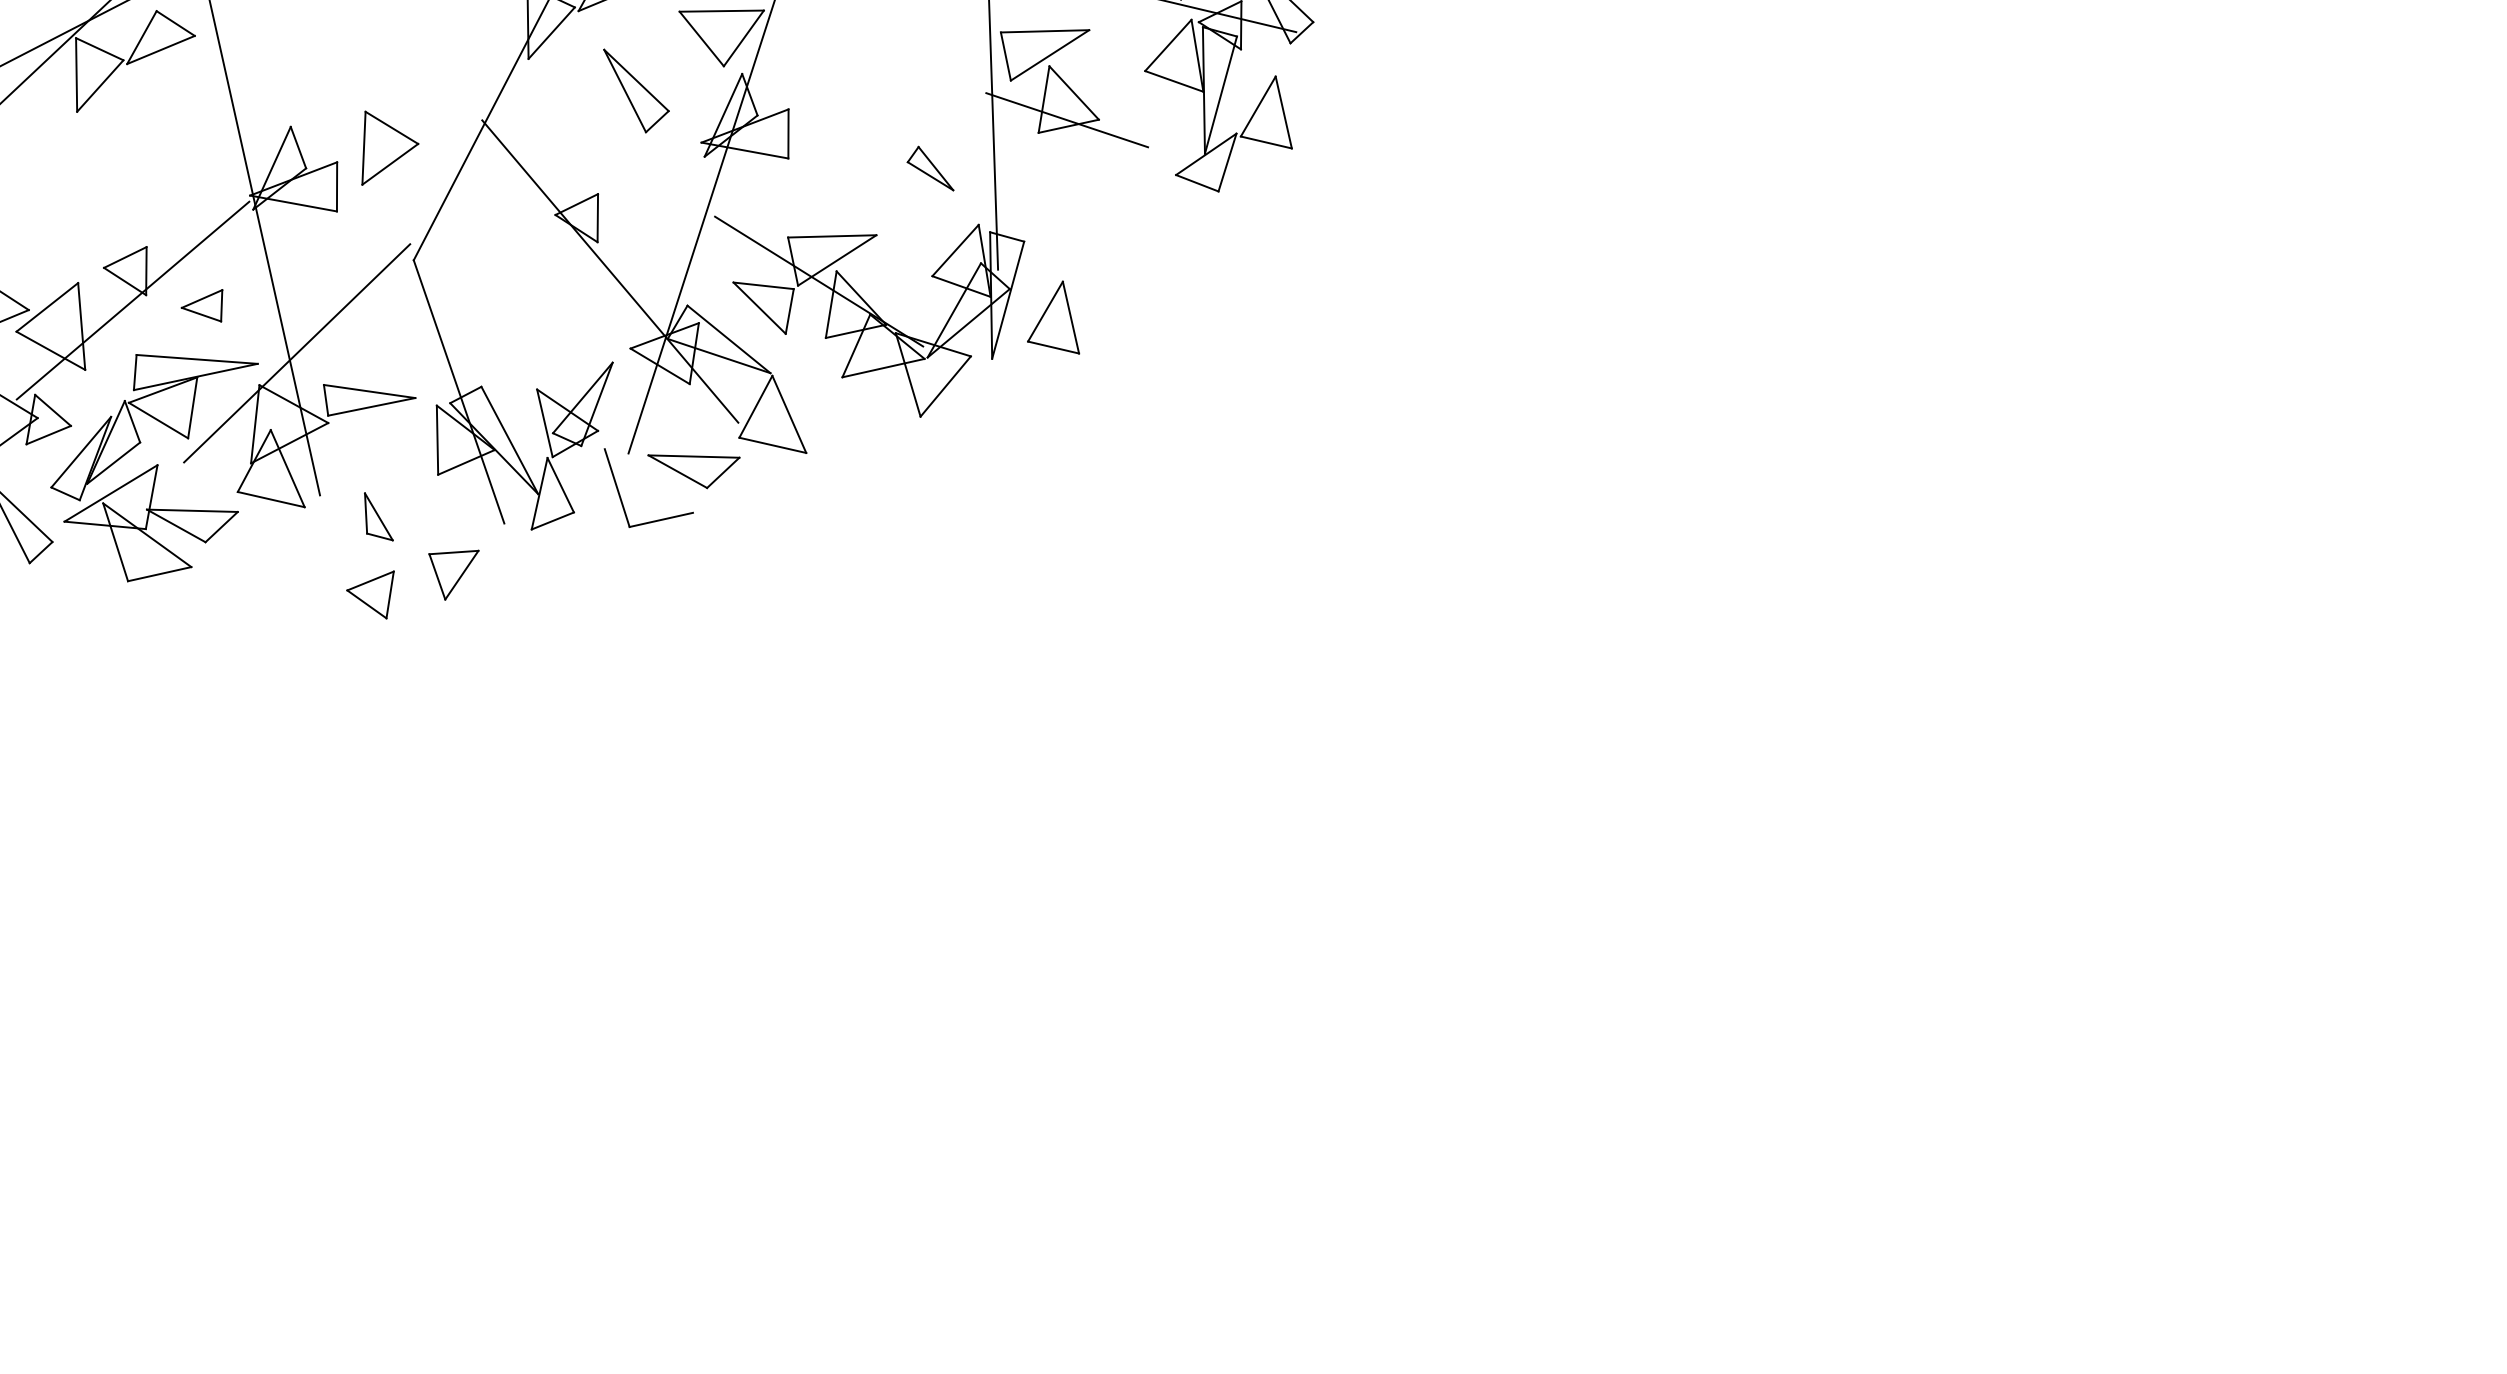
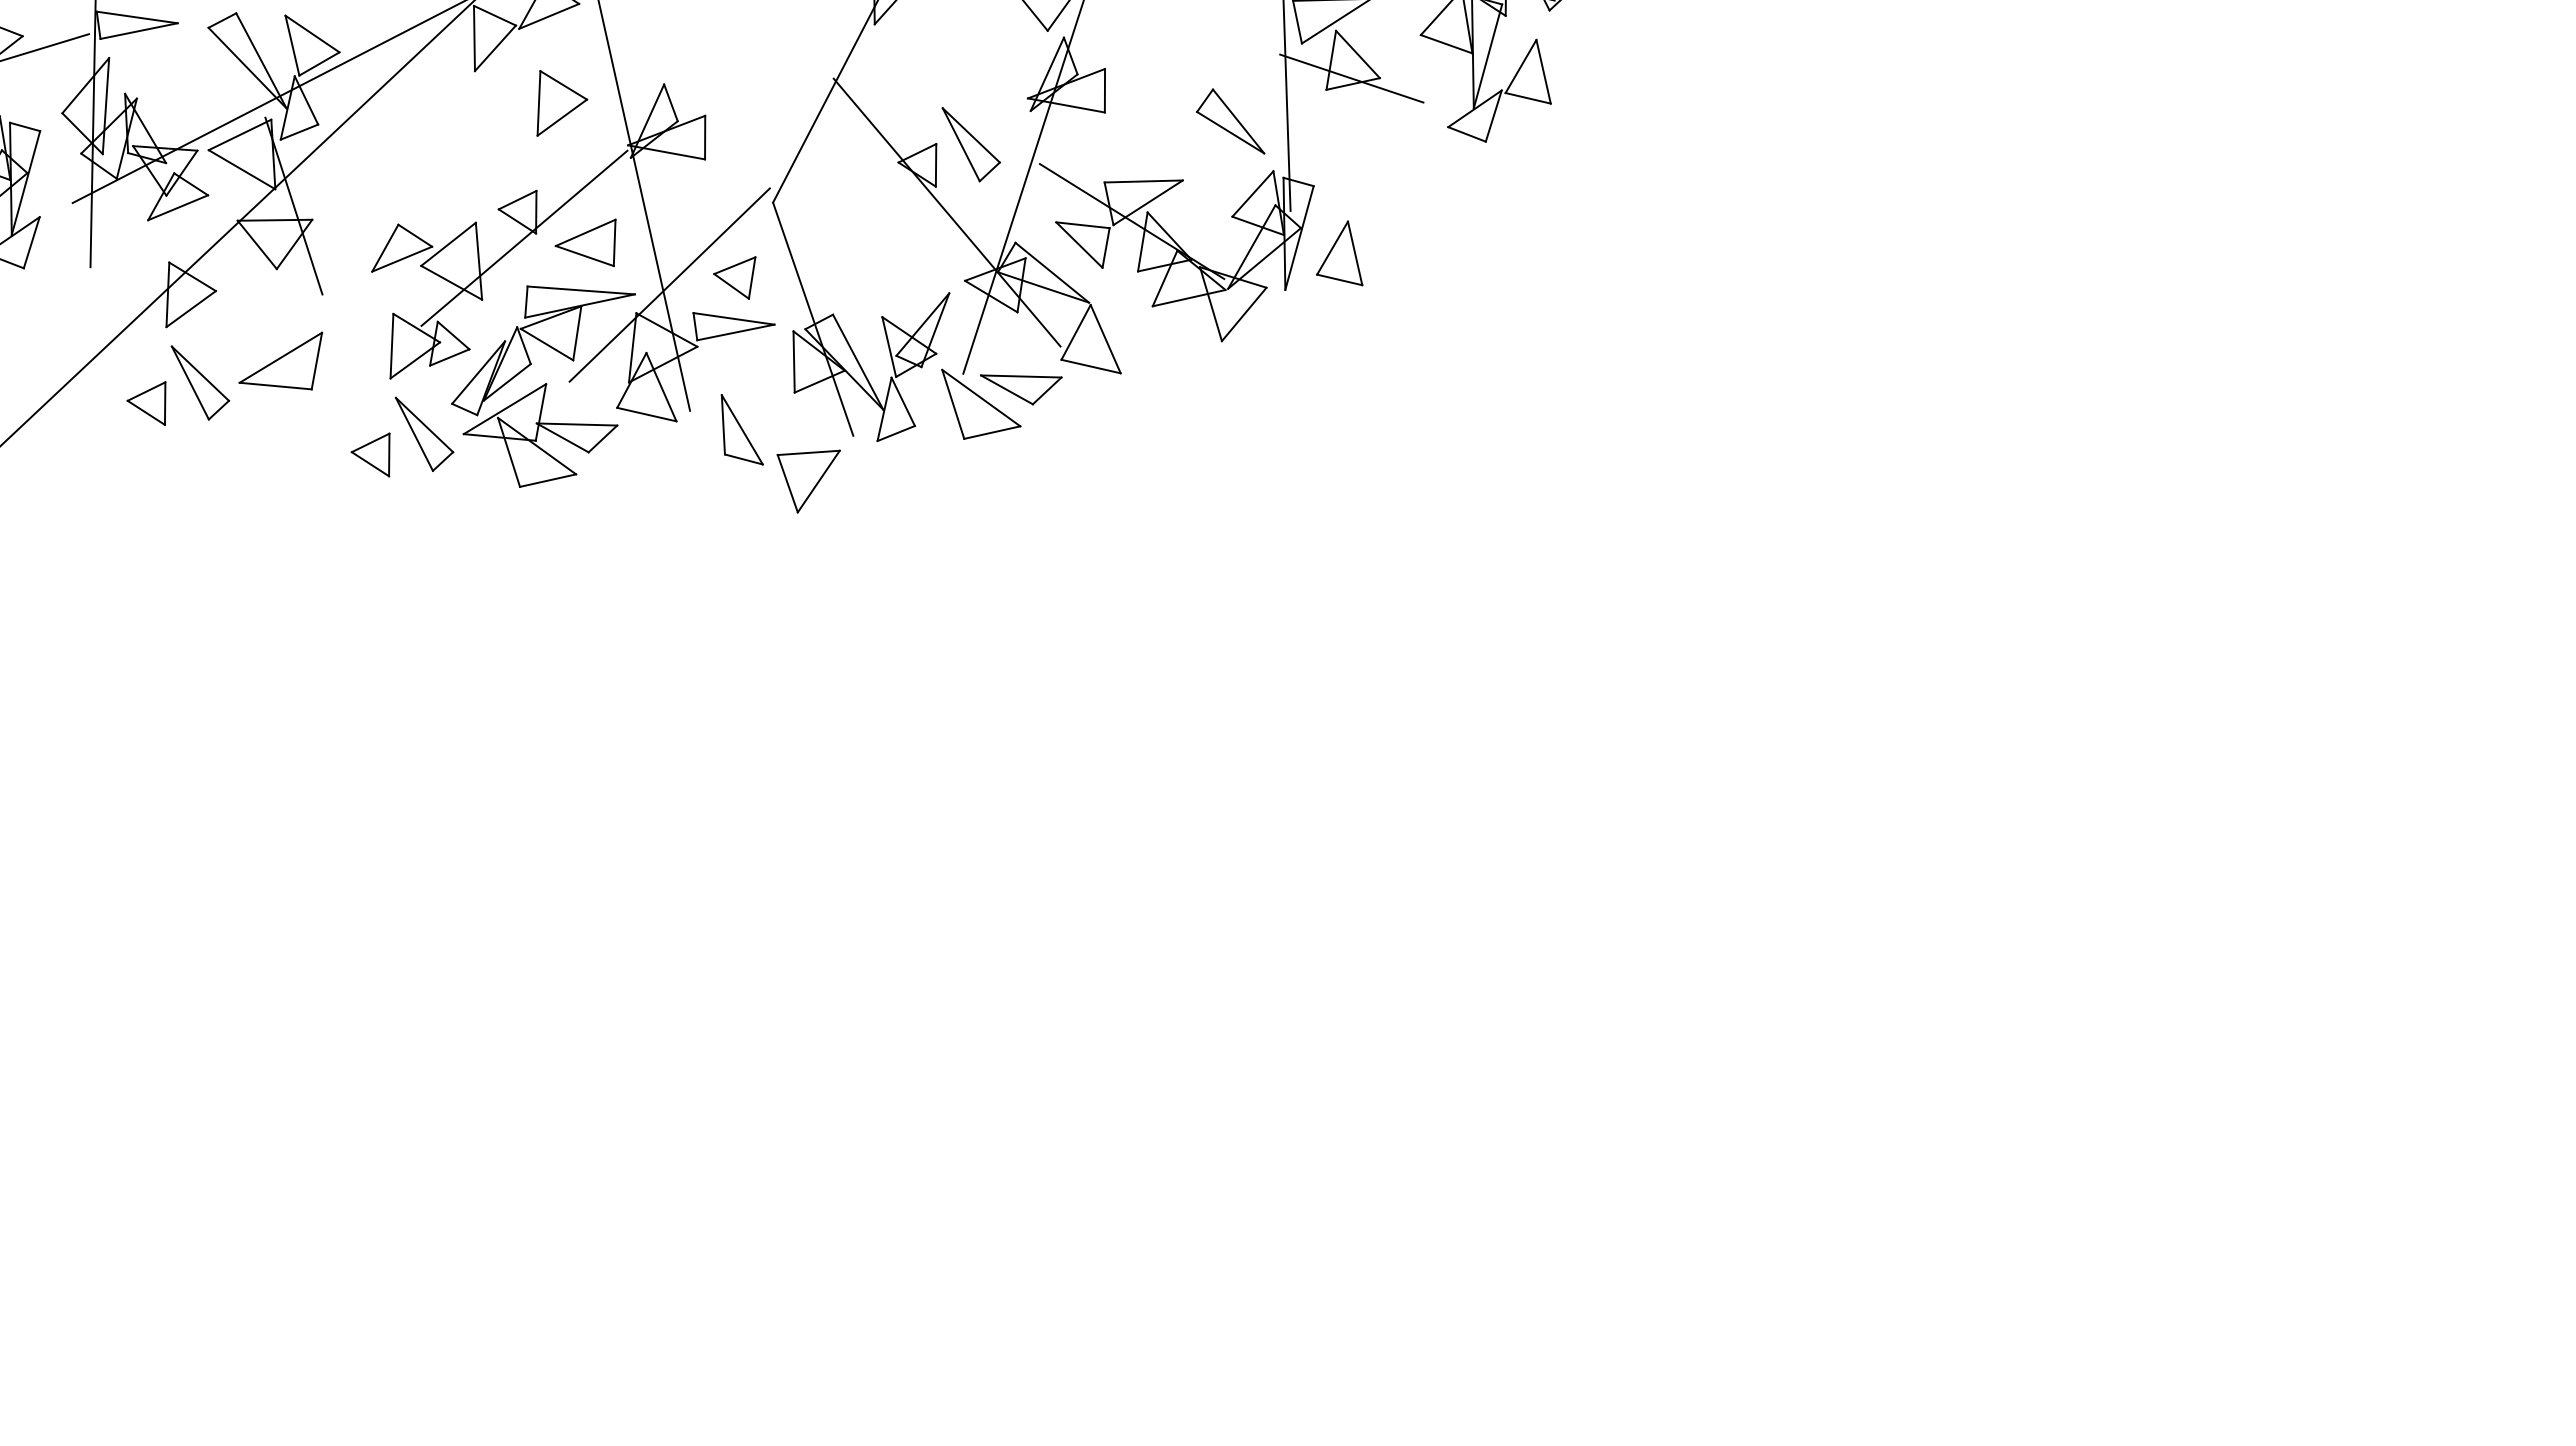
part: (635, 90) -> (970, 144), moved
part: (390, 148) -> (562, 103), moved
part: (930, 168) -> (1230, 121), size x1.67
part: (201, 305) -> (585, 242), size x1.67
line: (649, 480) -> (981, 397), added
part: (378, 516) -> (741, 429), size x1.67
part: (453, 575) -> (808, 481), size x1.43
part: (370, 594) -> (734, 277), moved

